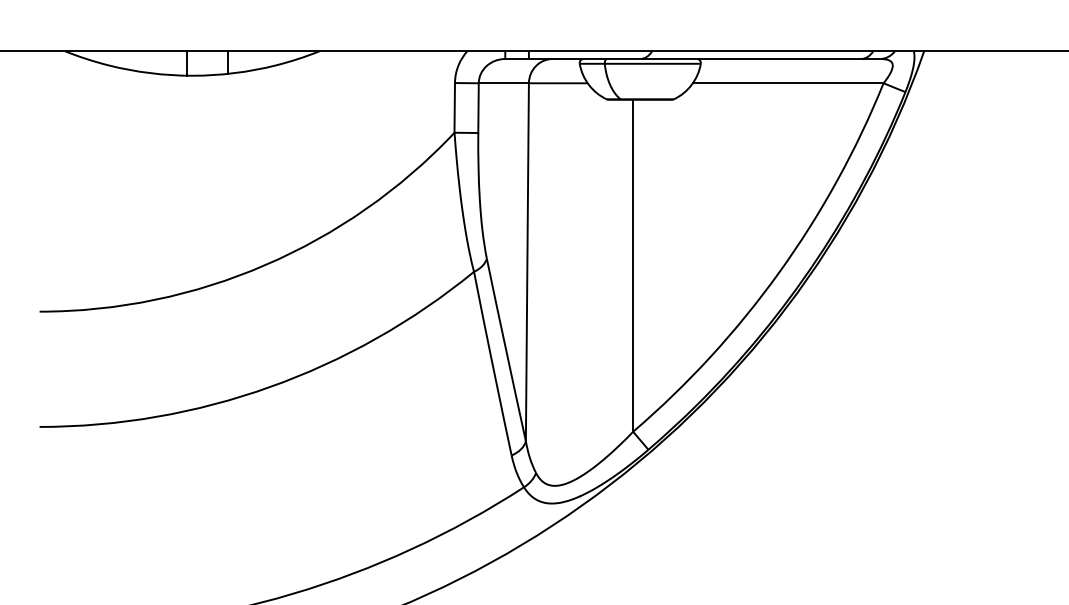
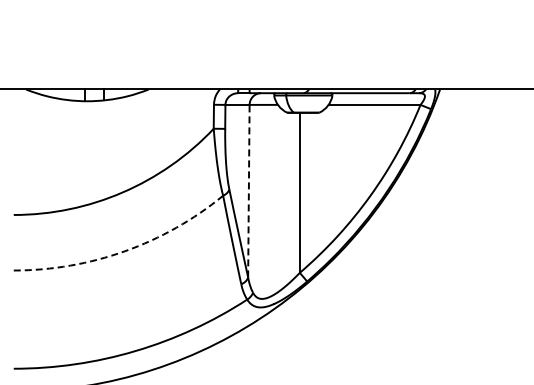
line: (526, 260) -> (248, 190), solid -> dashed
arc: (269, 387) -> (124, 251), solid -> dashed

